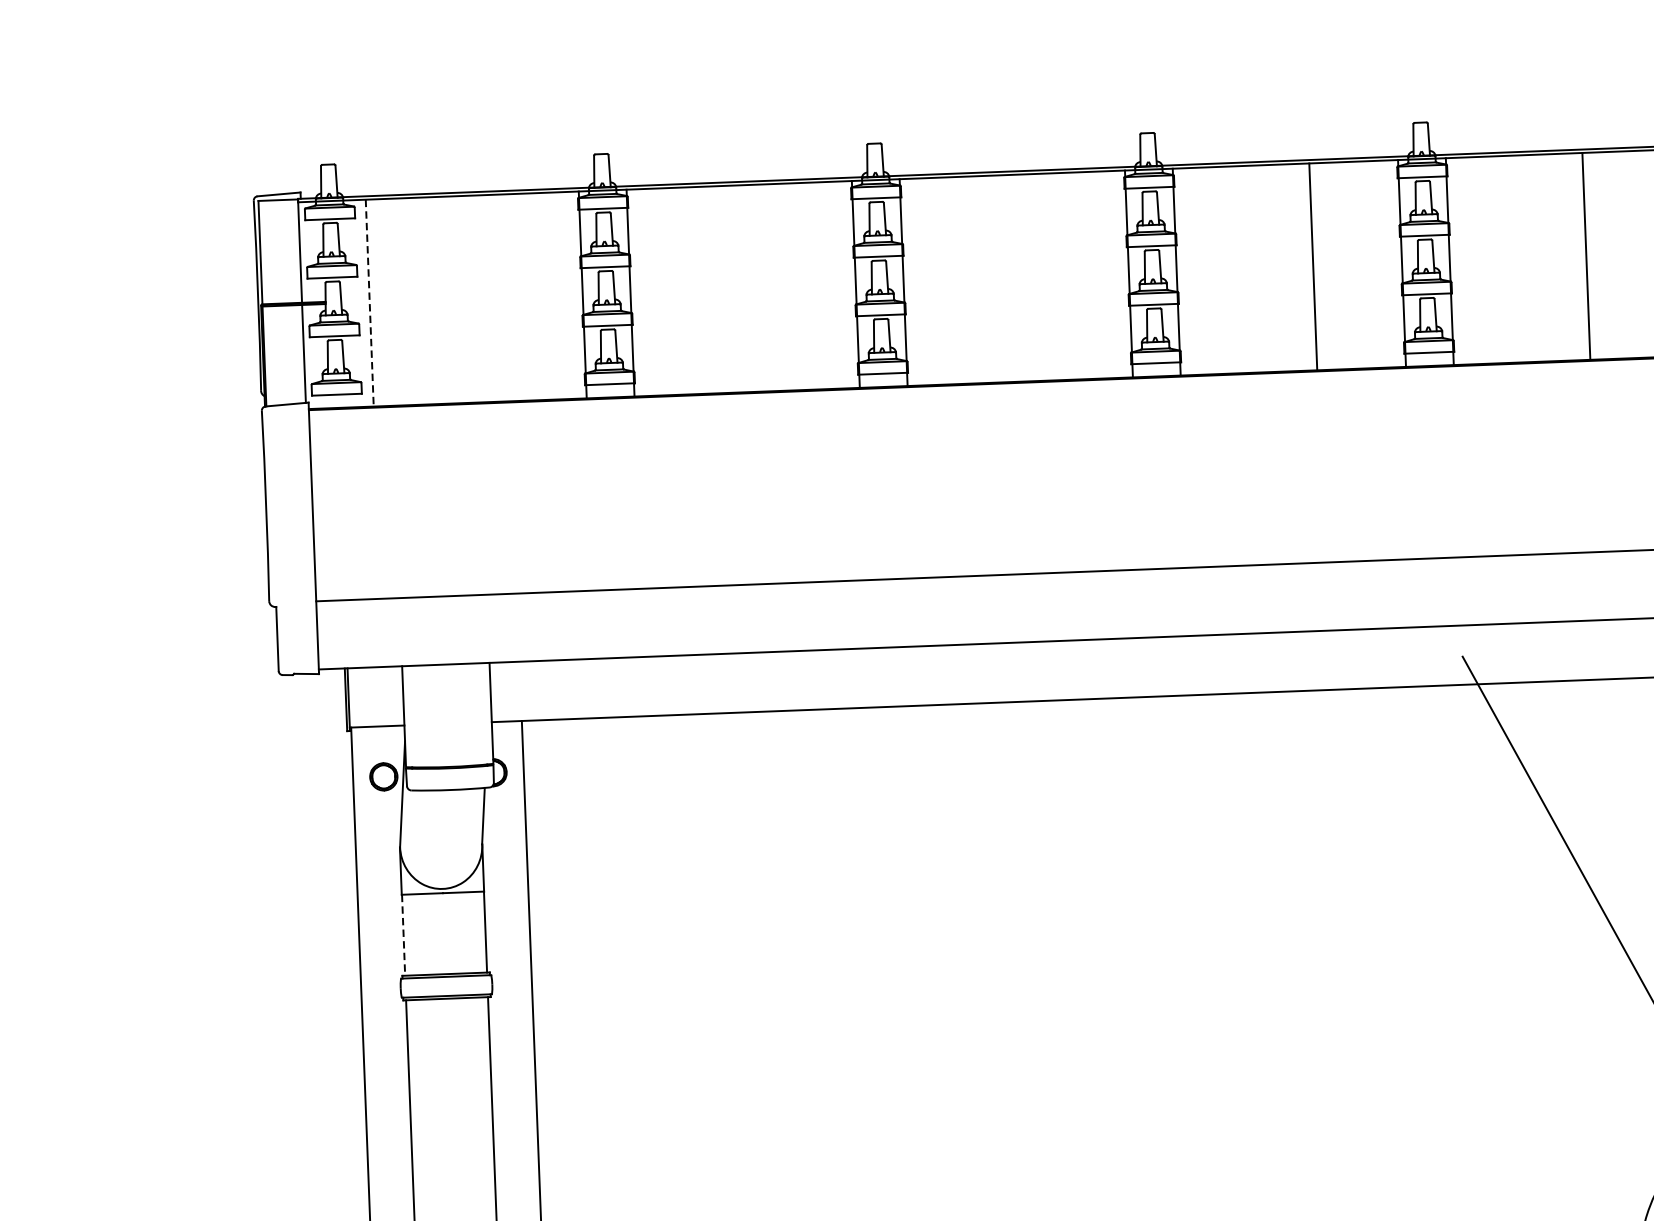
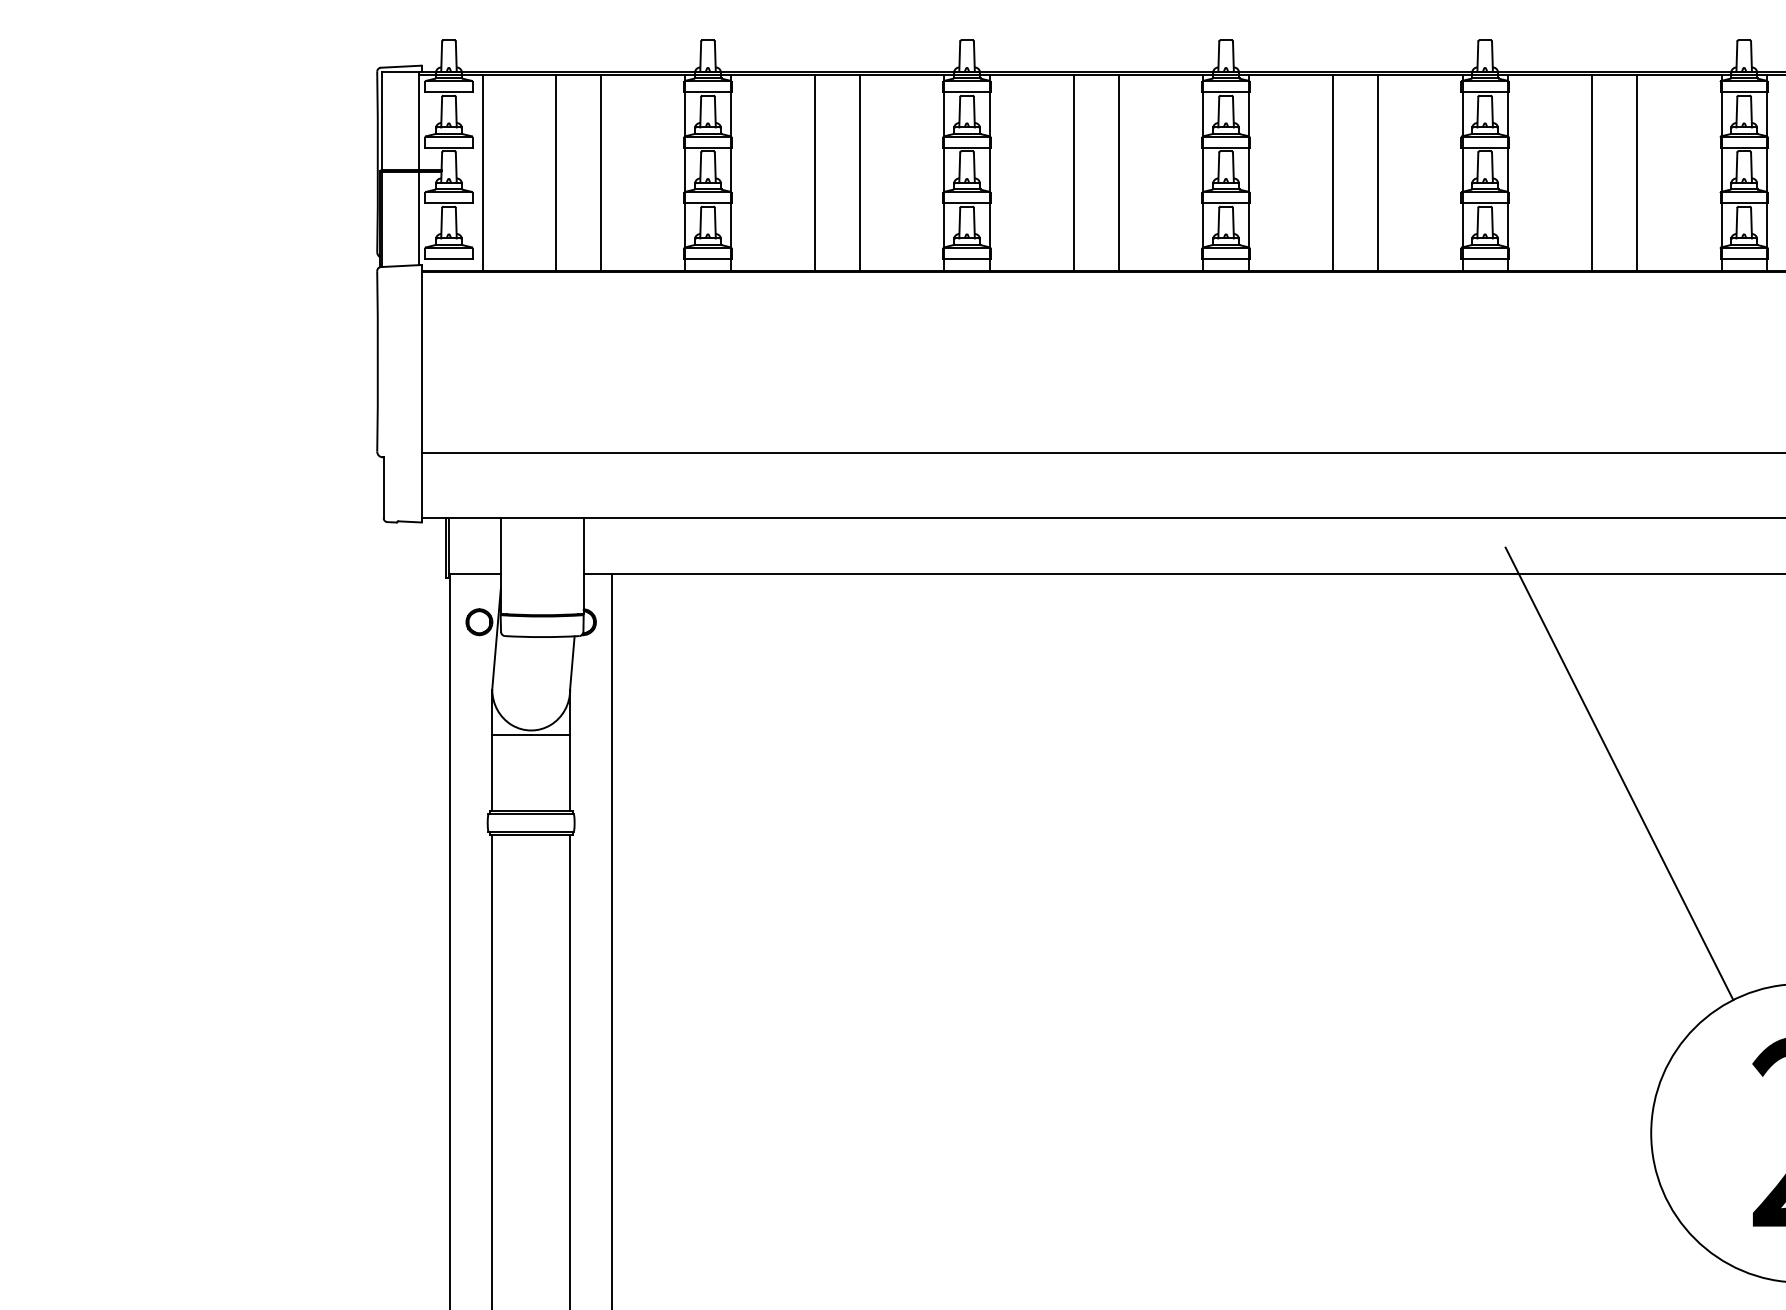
line: (1539, 257) -> (1592, 172), added
line: (1264, 268) -> (1332, 172), added
line: (1040, 276) -> (1119, 172), added
line: (991, 278) -> (1073, 172), added
line: (767, 287) -> (860, 172), added
line: (718, 289) -> (814, 172), added
line: (494, 297) -> (601, 172), added
line: (445, 299) -> (555, 172), added
line: (369, 303) -> (483, 173), dashed -> solid
line: (403, 935) -> (492, 773), dashed -> solid

